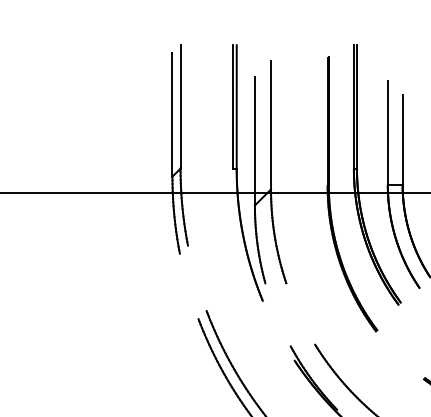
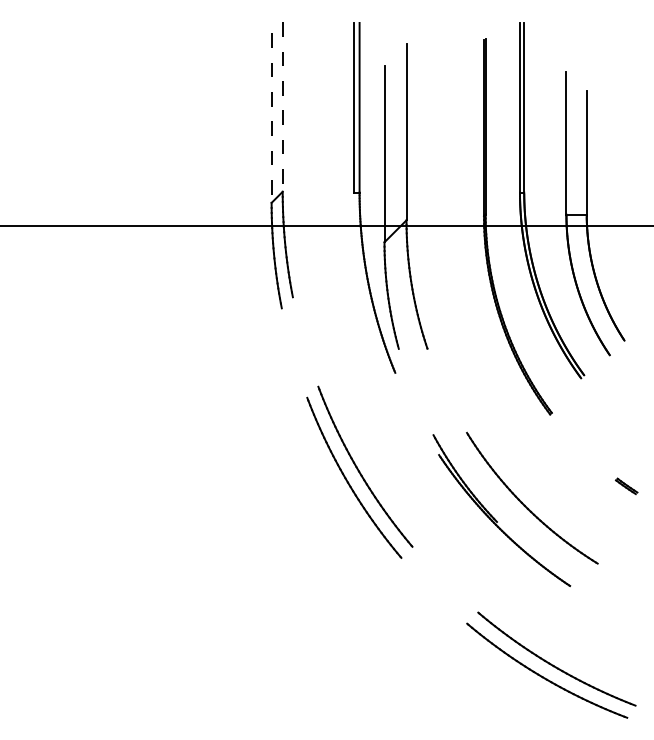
line: (180, 107) -> (282, 107), solid -> dashed
line: (172, 115) -> (271, 118), solid -> dashed

